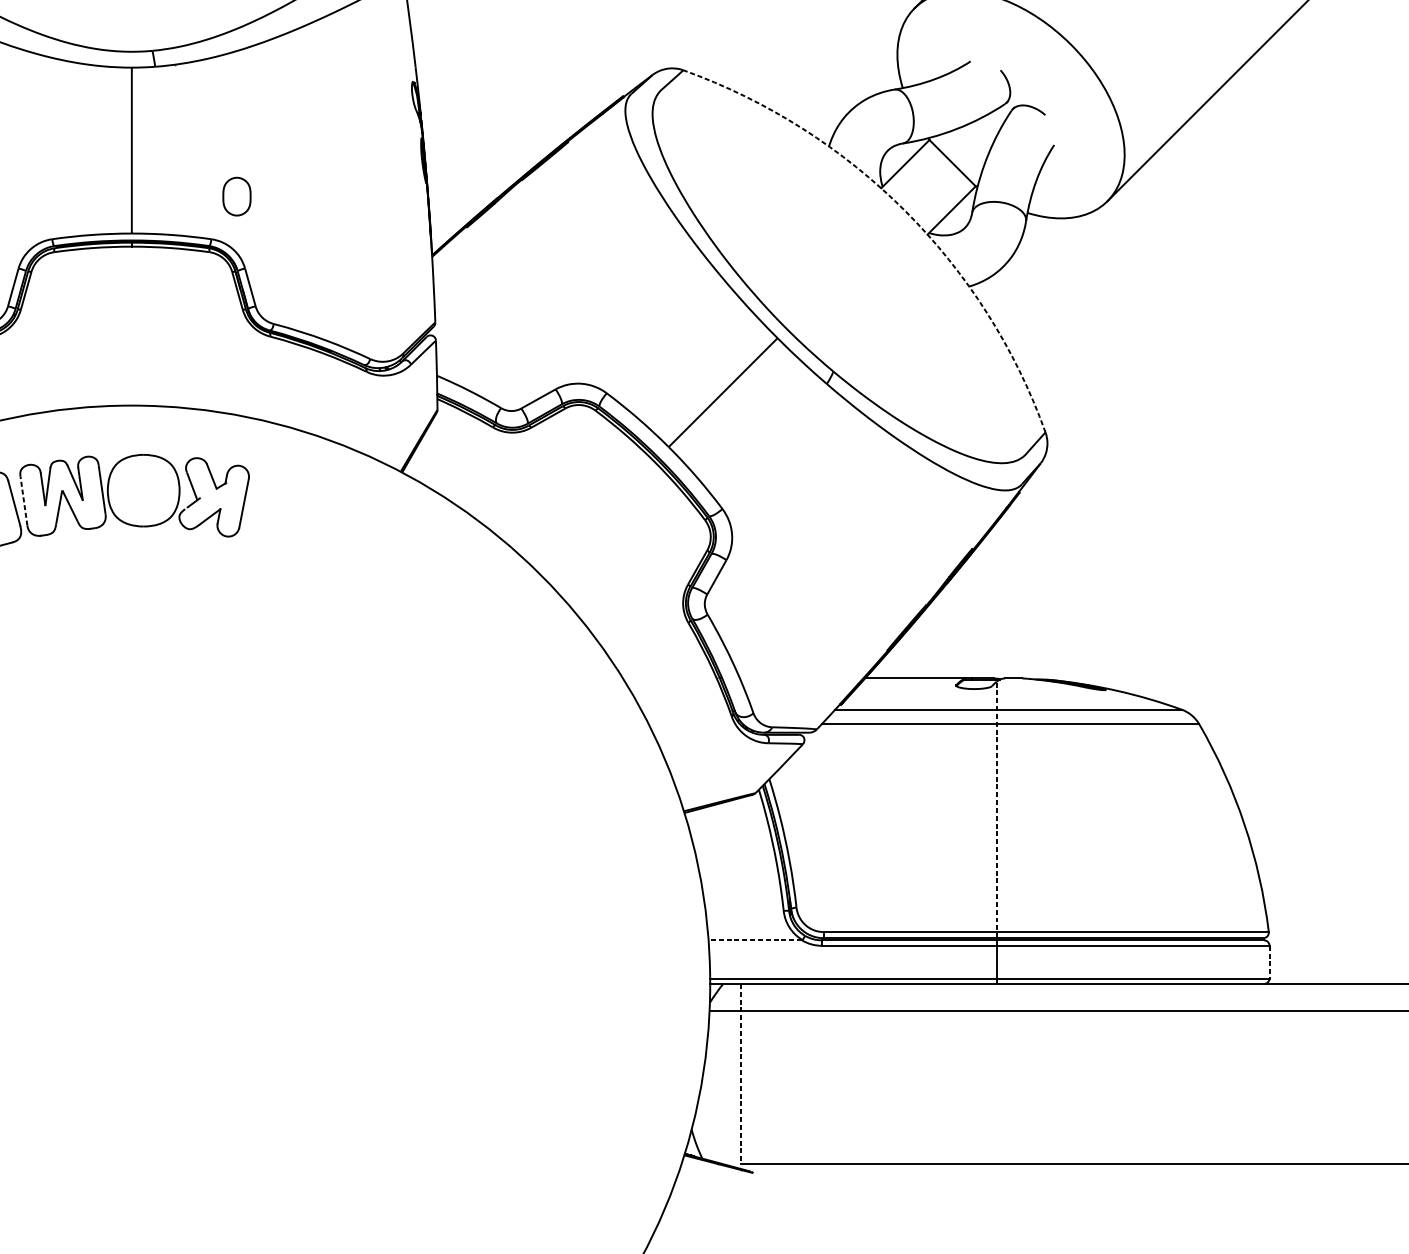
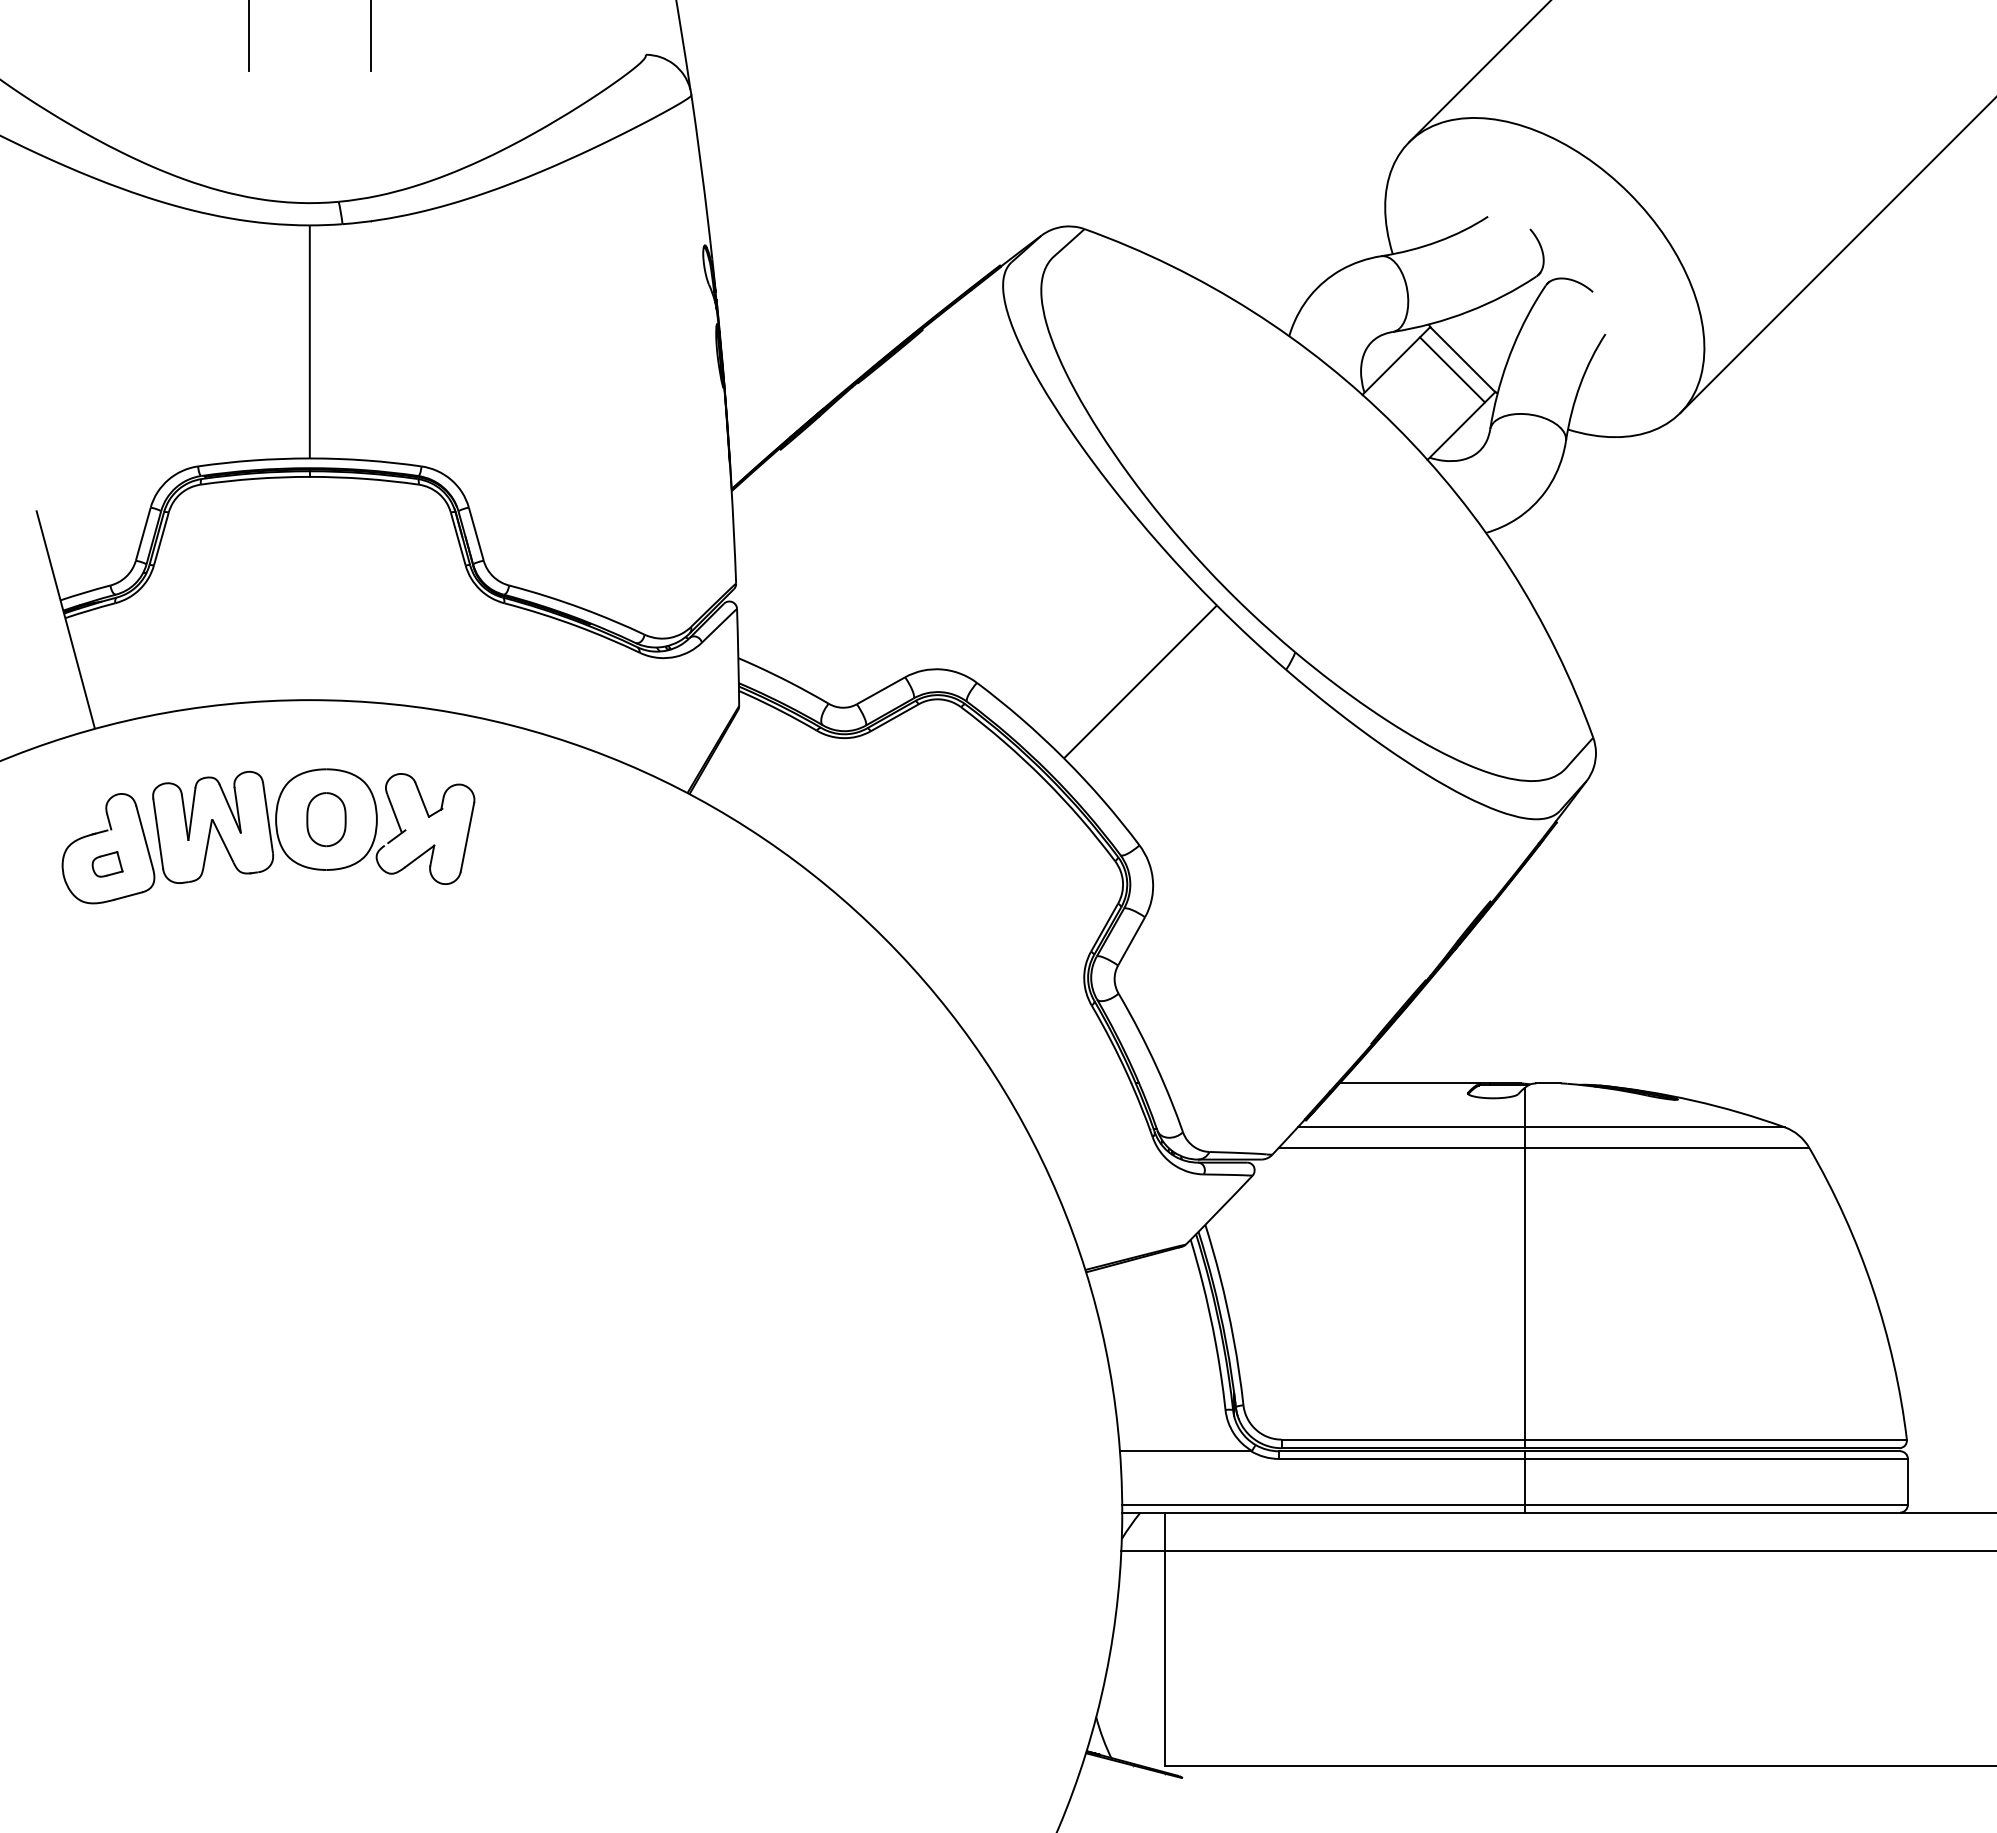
line: (945, 170) -> (1452, 369), added
part: (236, 196) -> (326, 819), moved
arc: (904, 210) -> (1395, 426), dashed -> solid
line: (24, 501) -> (158, 834), dashed -> solid
line: (996, 809) -> (1524, 1267), dashed -> solid
line: (755, 940) -> (1185, 1451), dashed -> solid
line: (1269, 961) -> (1907, 1481), dashed -> solid
line: (741, 1074) -> (1165, 1639), dashed -> solid

